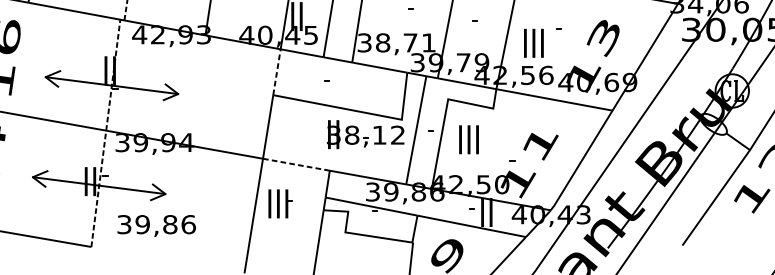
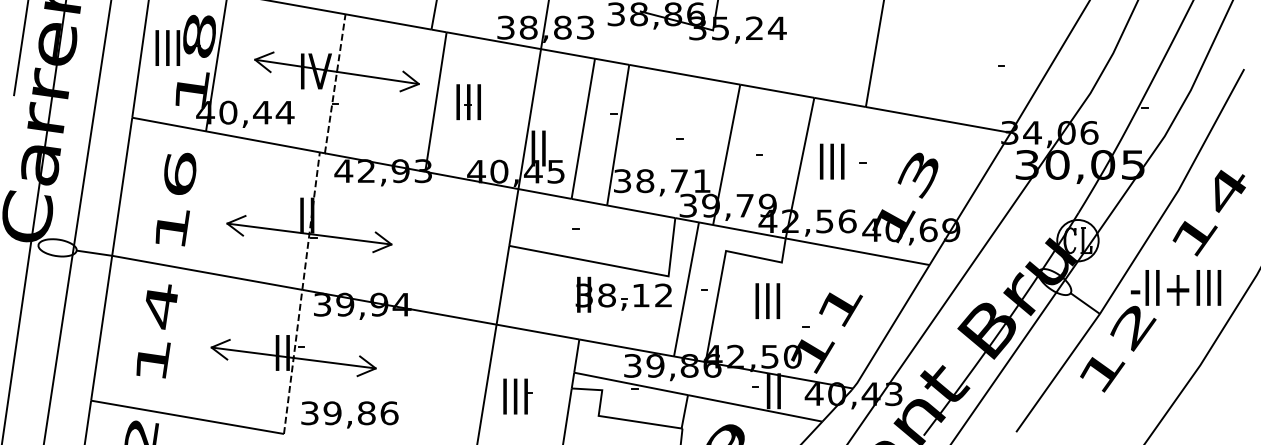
text: (534, 43) -> (832, 161), moved
line: (276, 72) -> (513, 217), dashed -> solid
text: (468, 139) -> (767, 300), moved
line: (296, 165) -> (537, 332), dashed -> solid
part: (279, 203) -> (517, 396), moved
text: (156, 225) -> (349, 414), moved

